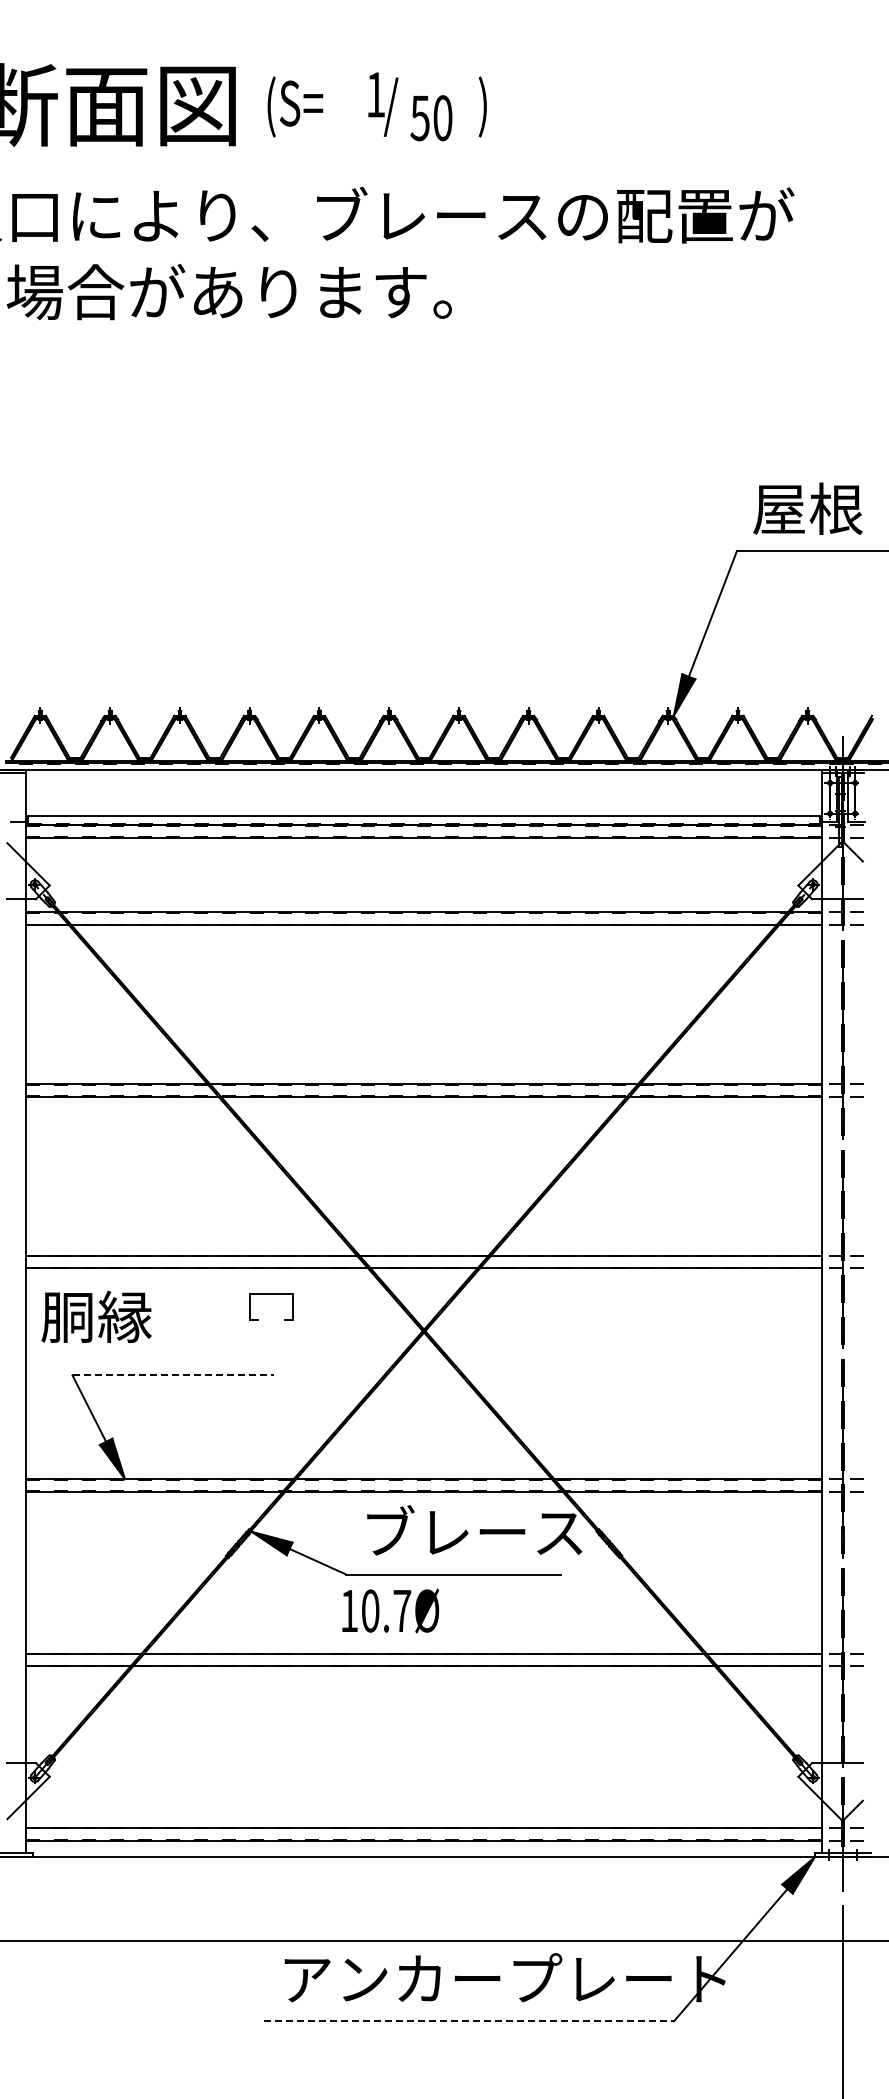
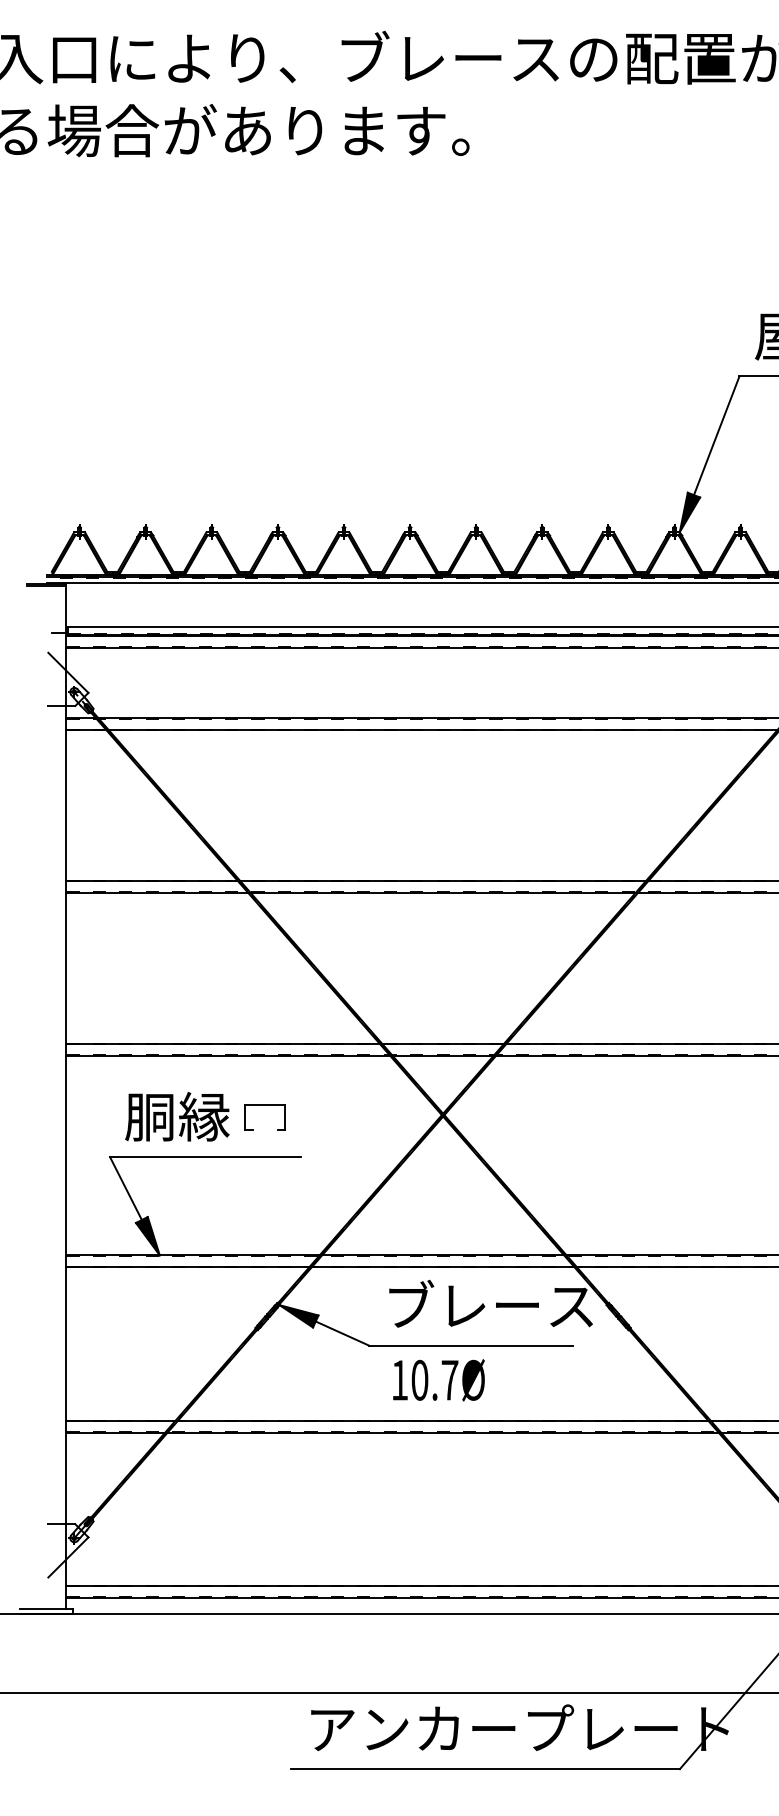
part: (271, 1294) -> (265, 1105), moved
text: (96, 1316) -> (177, 1116), moved
line: (173, 1375) -> (205, 1157), dashed -> solid
text: (390, 1610) -> (438, 1379), moved
line: (469, 2021) -> (486, 1769), dashed -> solid

